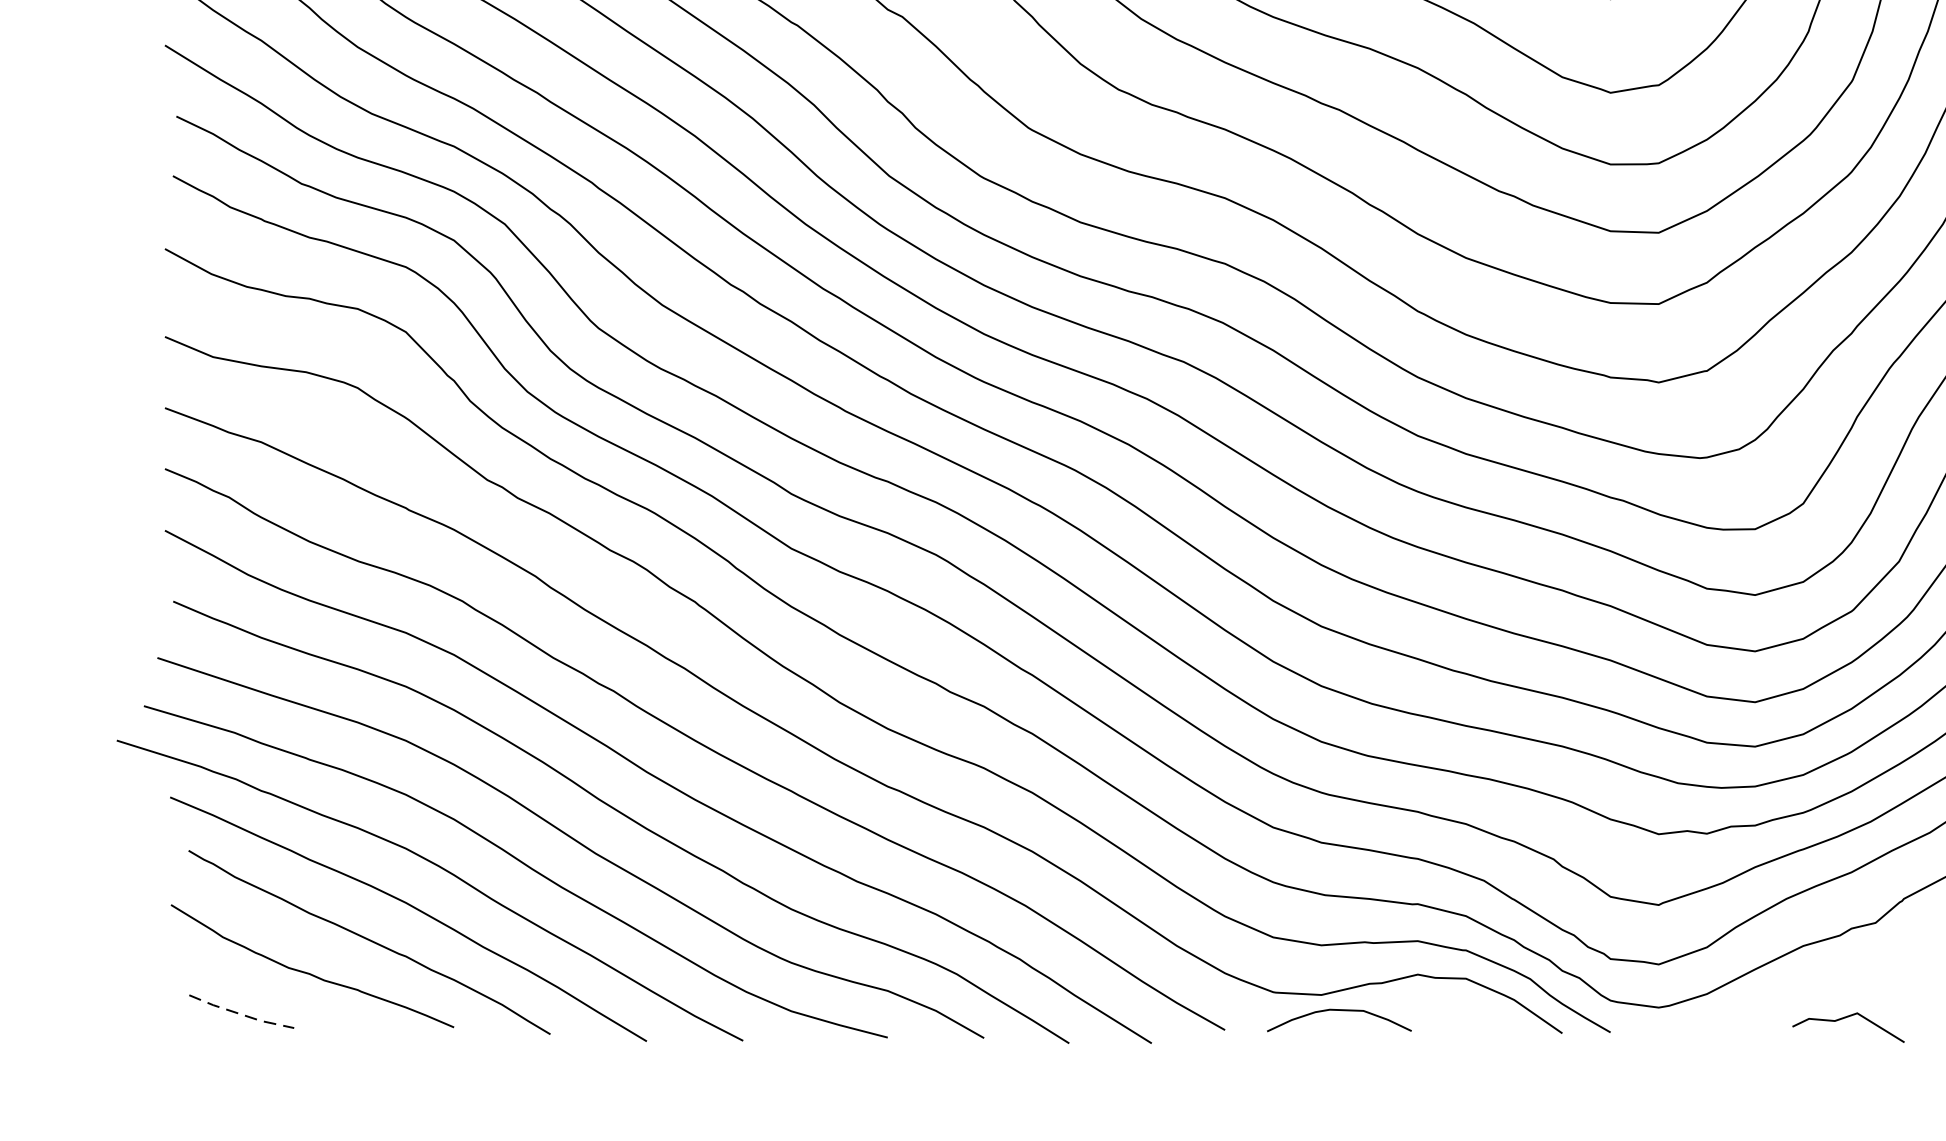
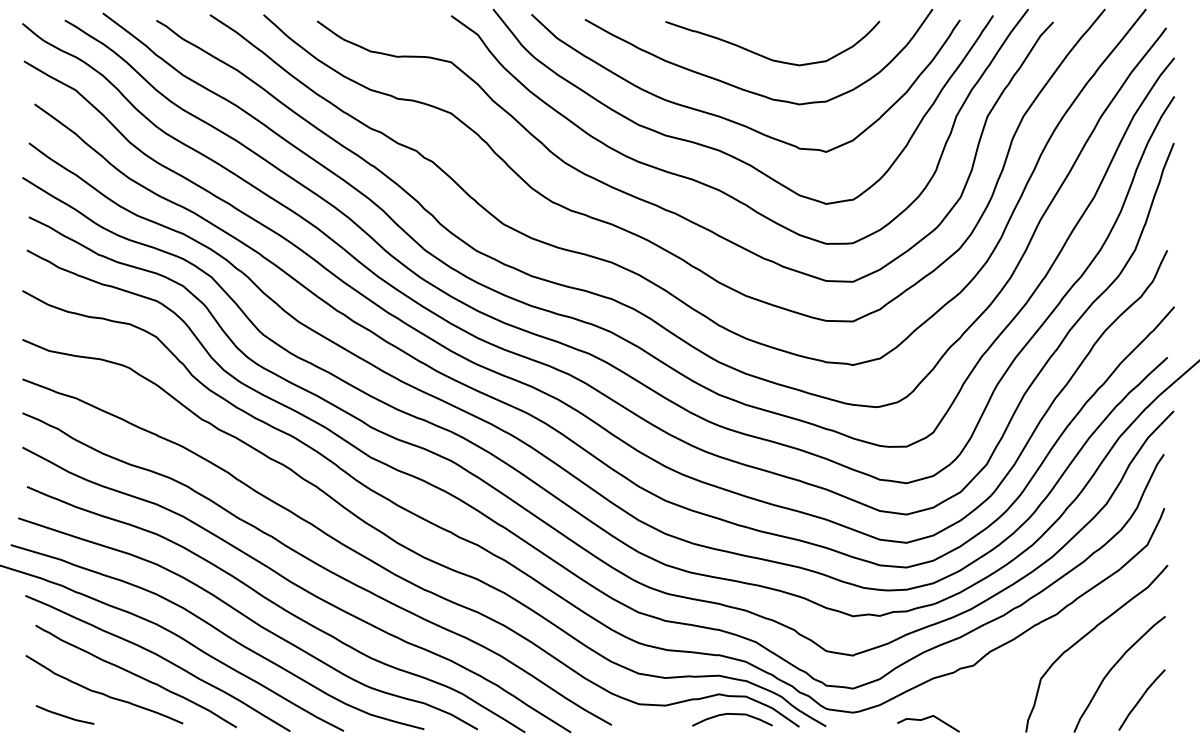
curve: (1339, 1010) -> (732, 714), moved
line: (240, 1014) -> (64, 716), dashed -> solid
line: (1844, 1019) -> (926, 719), moved

